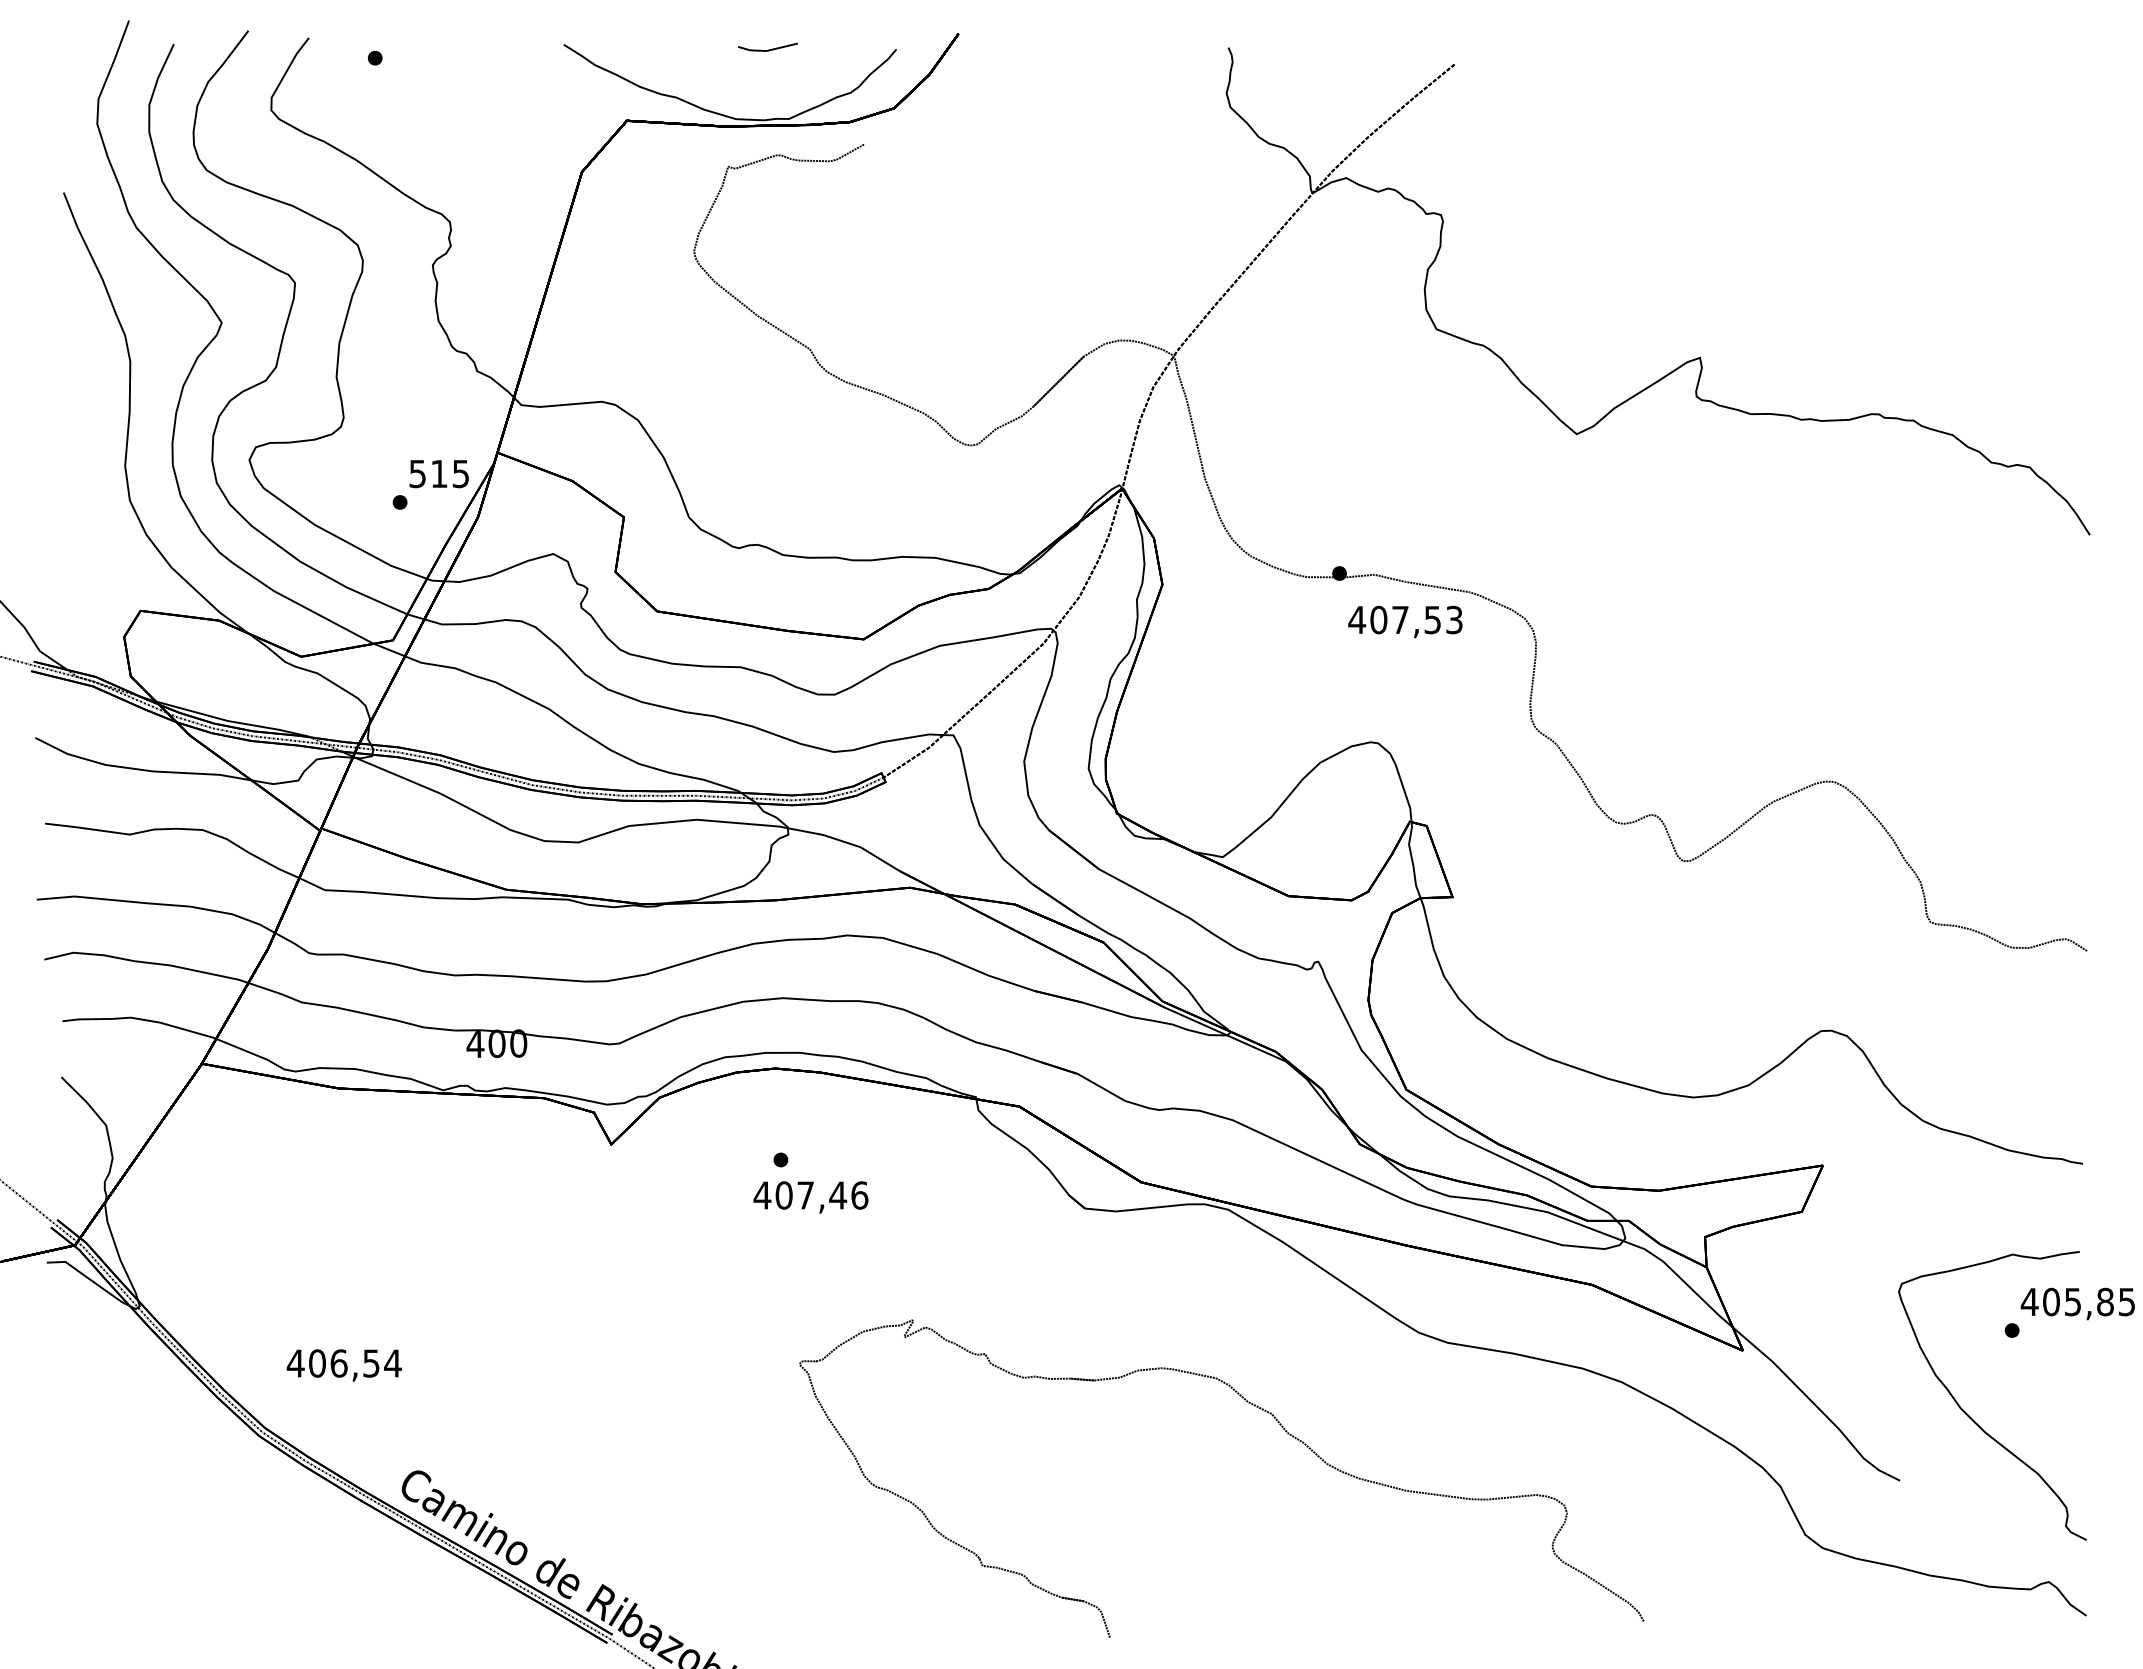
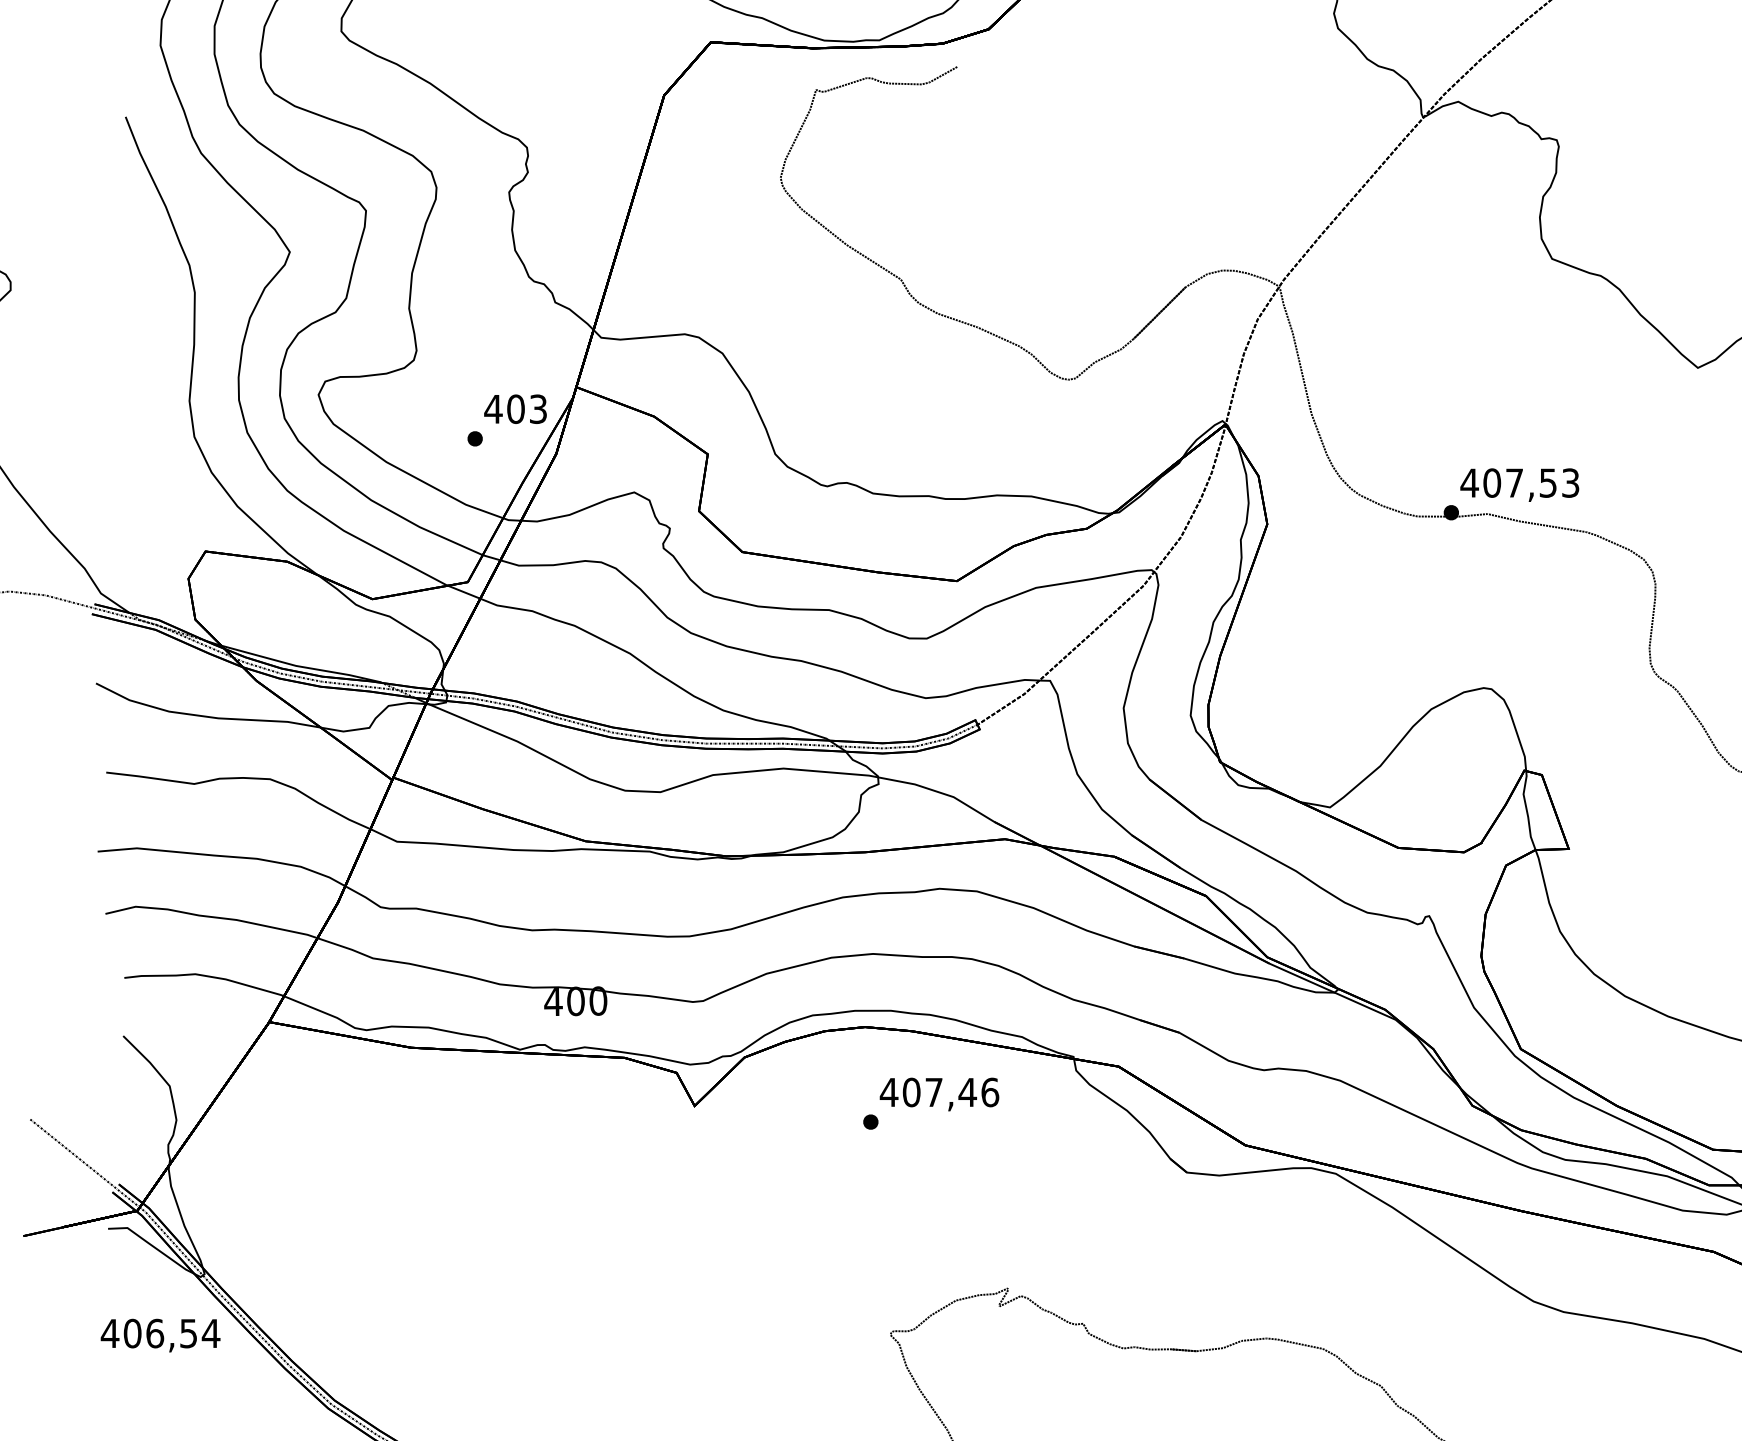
text: (438, 473) -> (515, 408), 515 -> 403
text: (1405, 621) -> (1519, 484), moved
text: (810, 1197) -> (939, 1094), moved
text: (343, 1365) -> (159, 1335), moved

